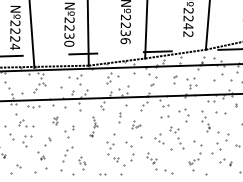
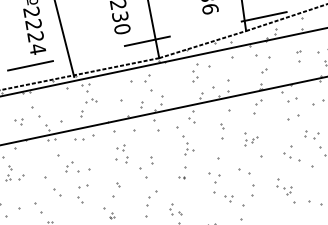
part: (54, 120) -> (120, 154), size x1.67
part: (93, 126) -> (183, 152), size x1.67

